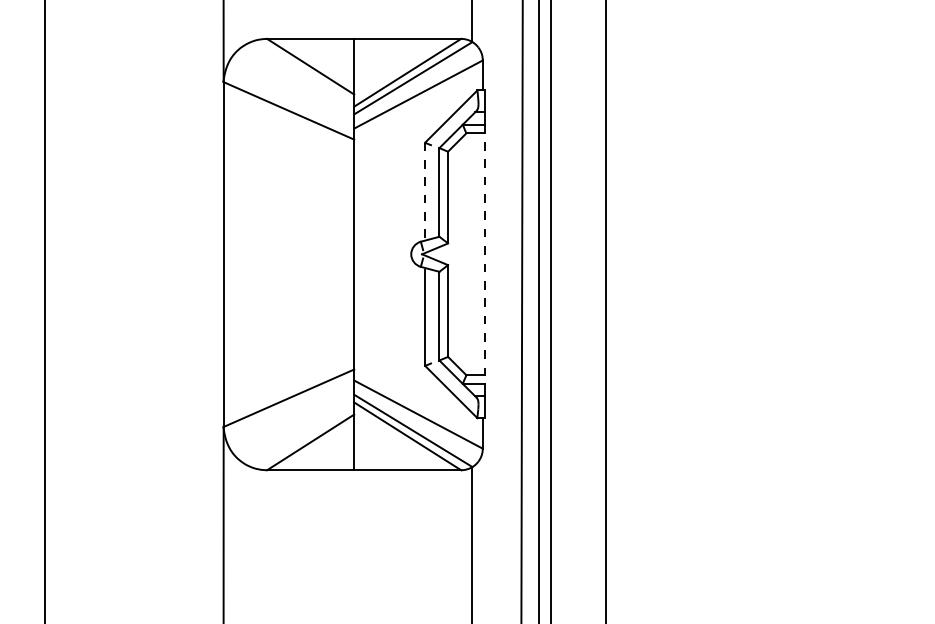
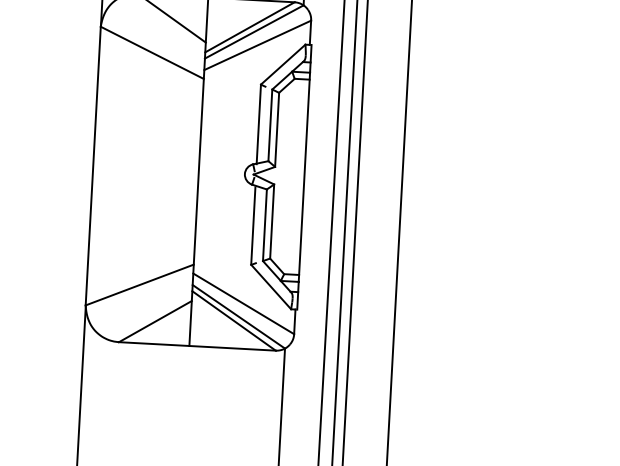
line: (425, 192) -> (259, 124), dashed -> solid
line: (484, 254) -> (304, 177), dashed -> solid

